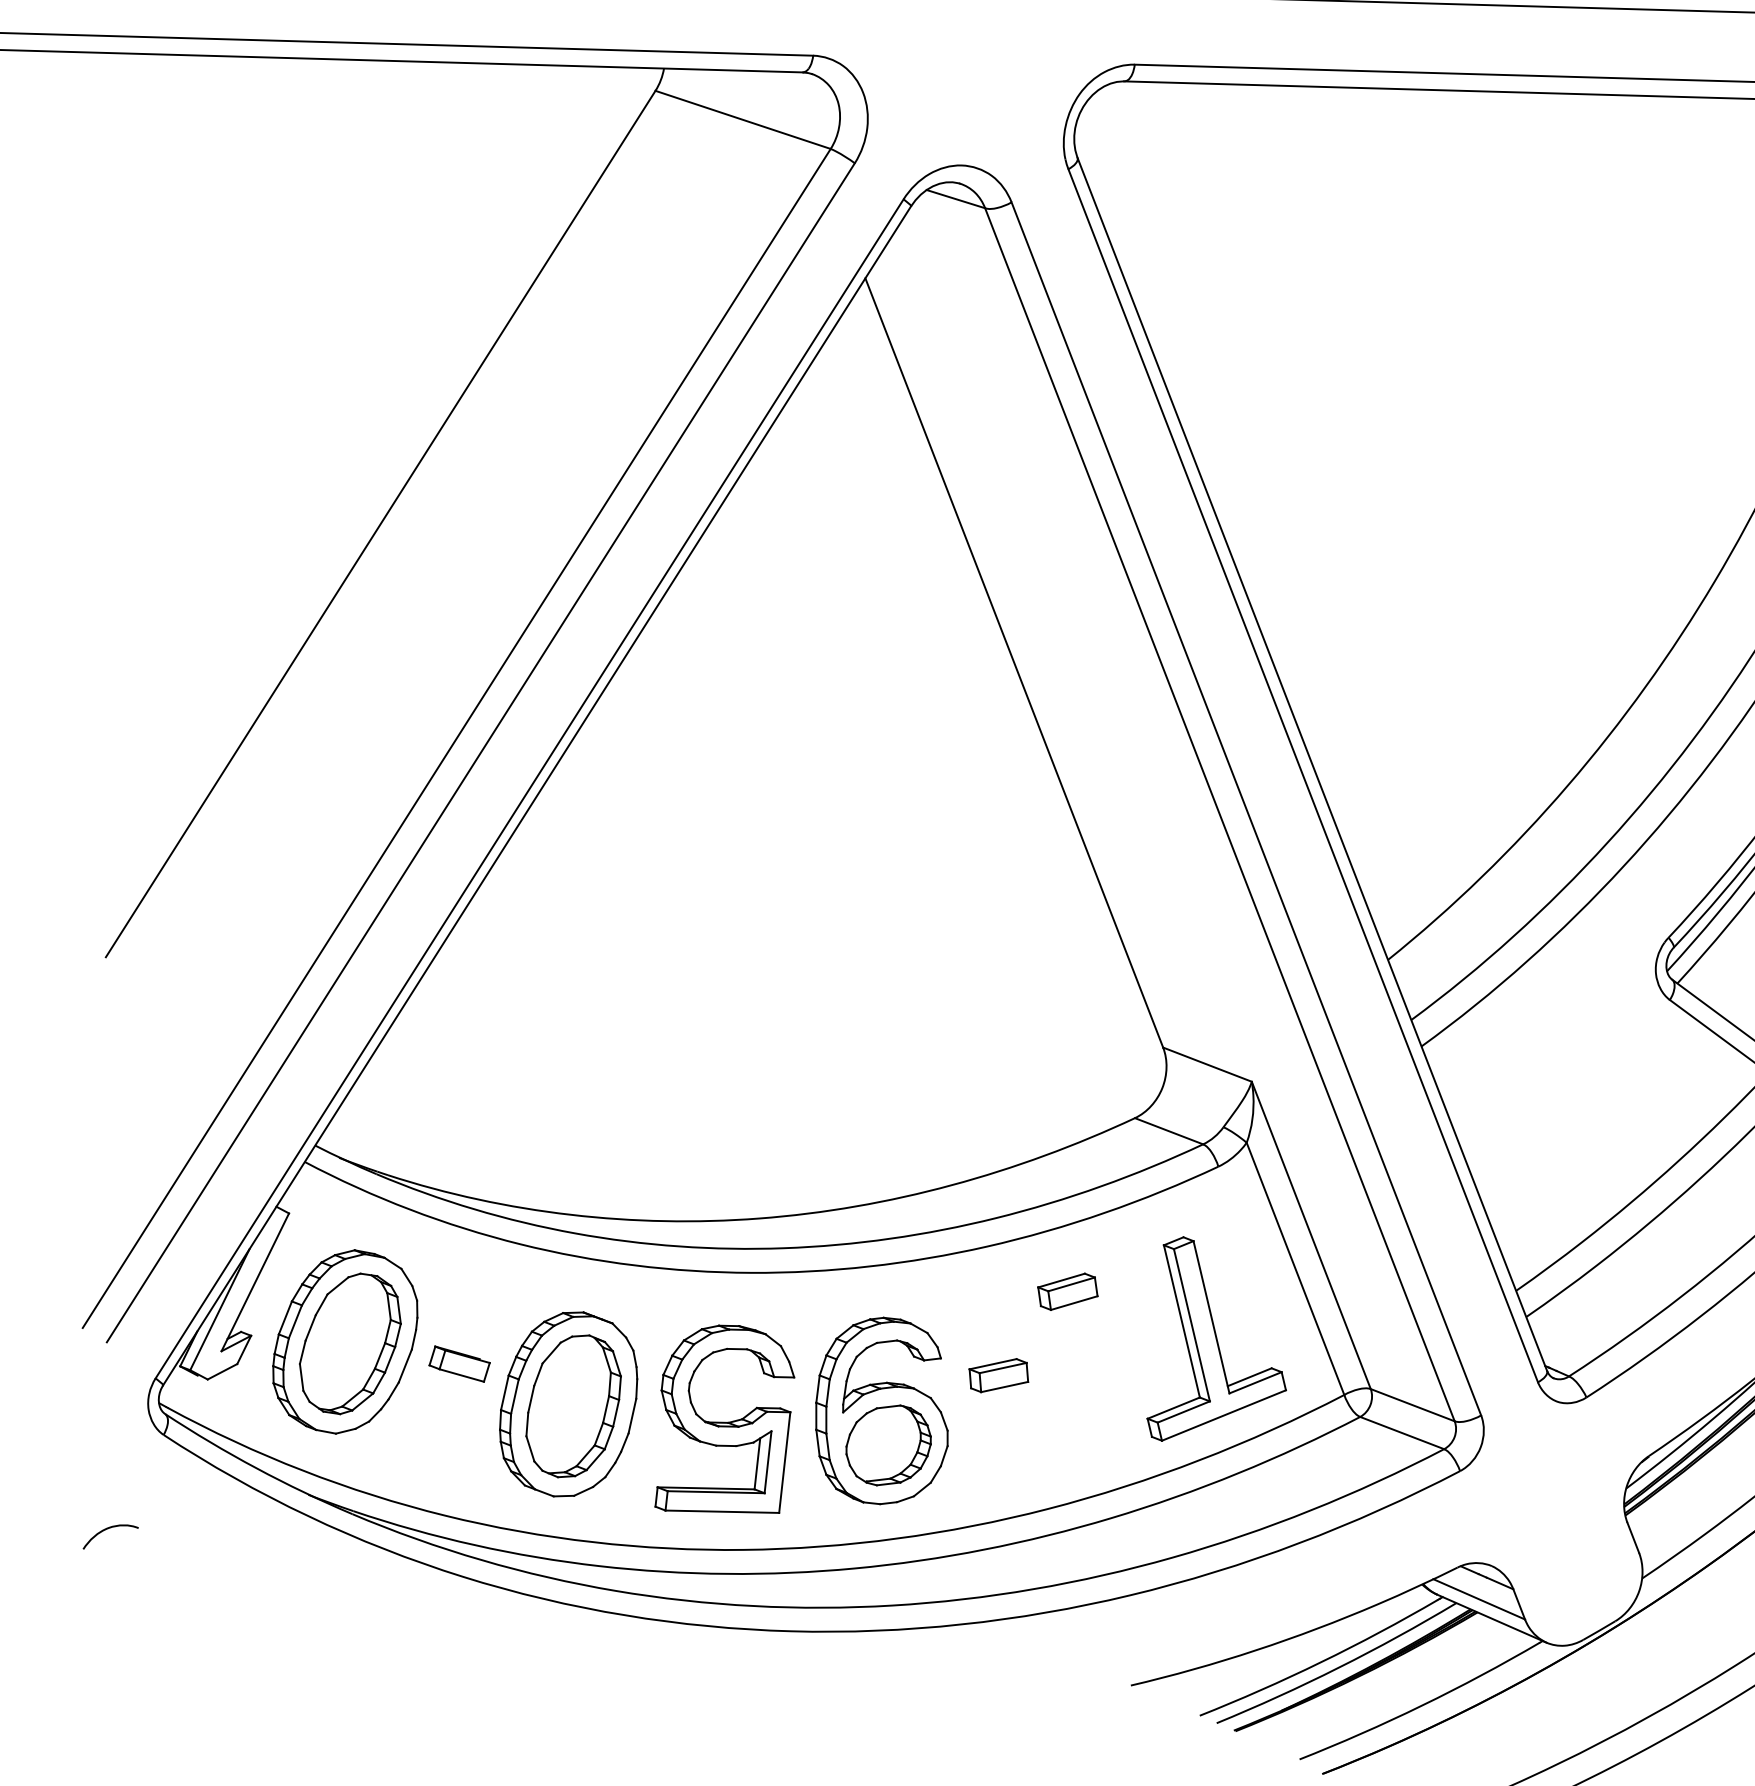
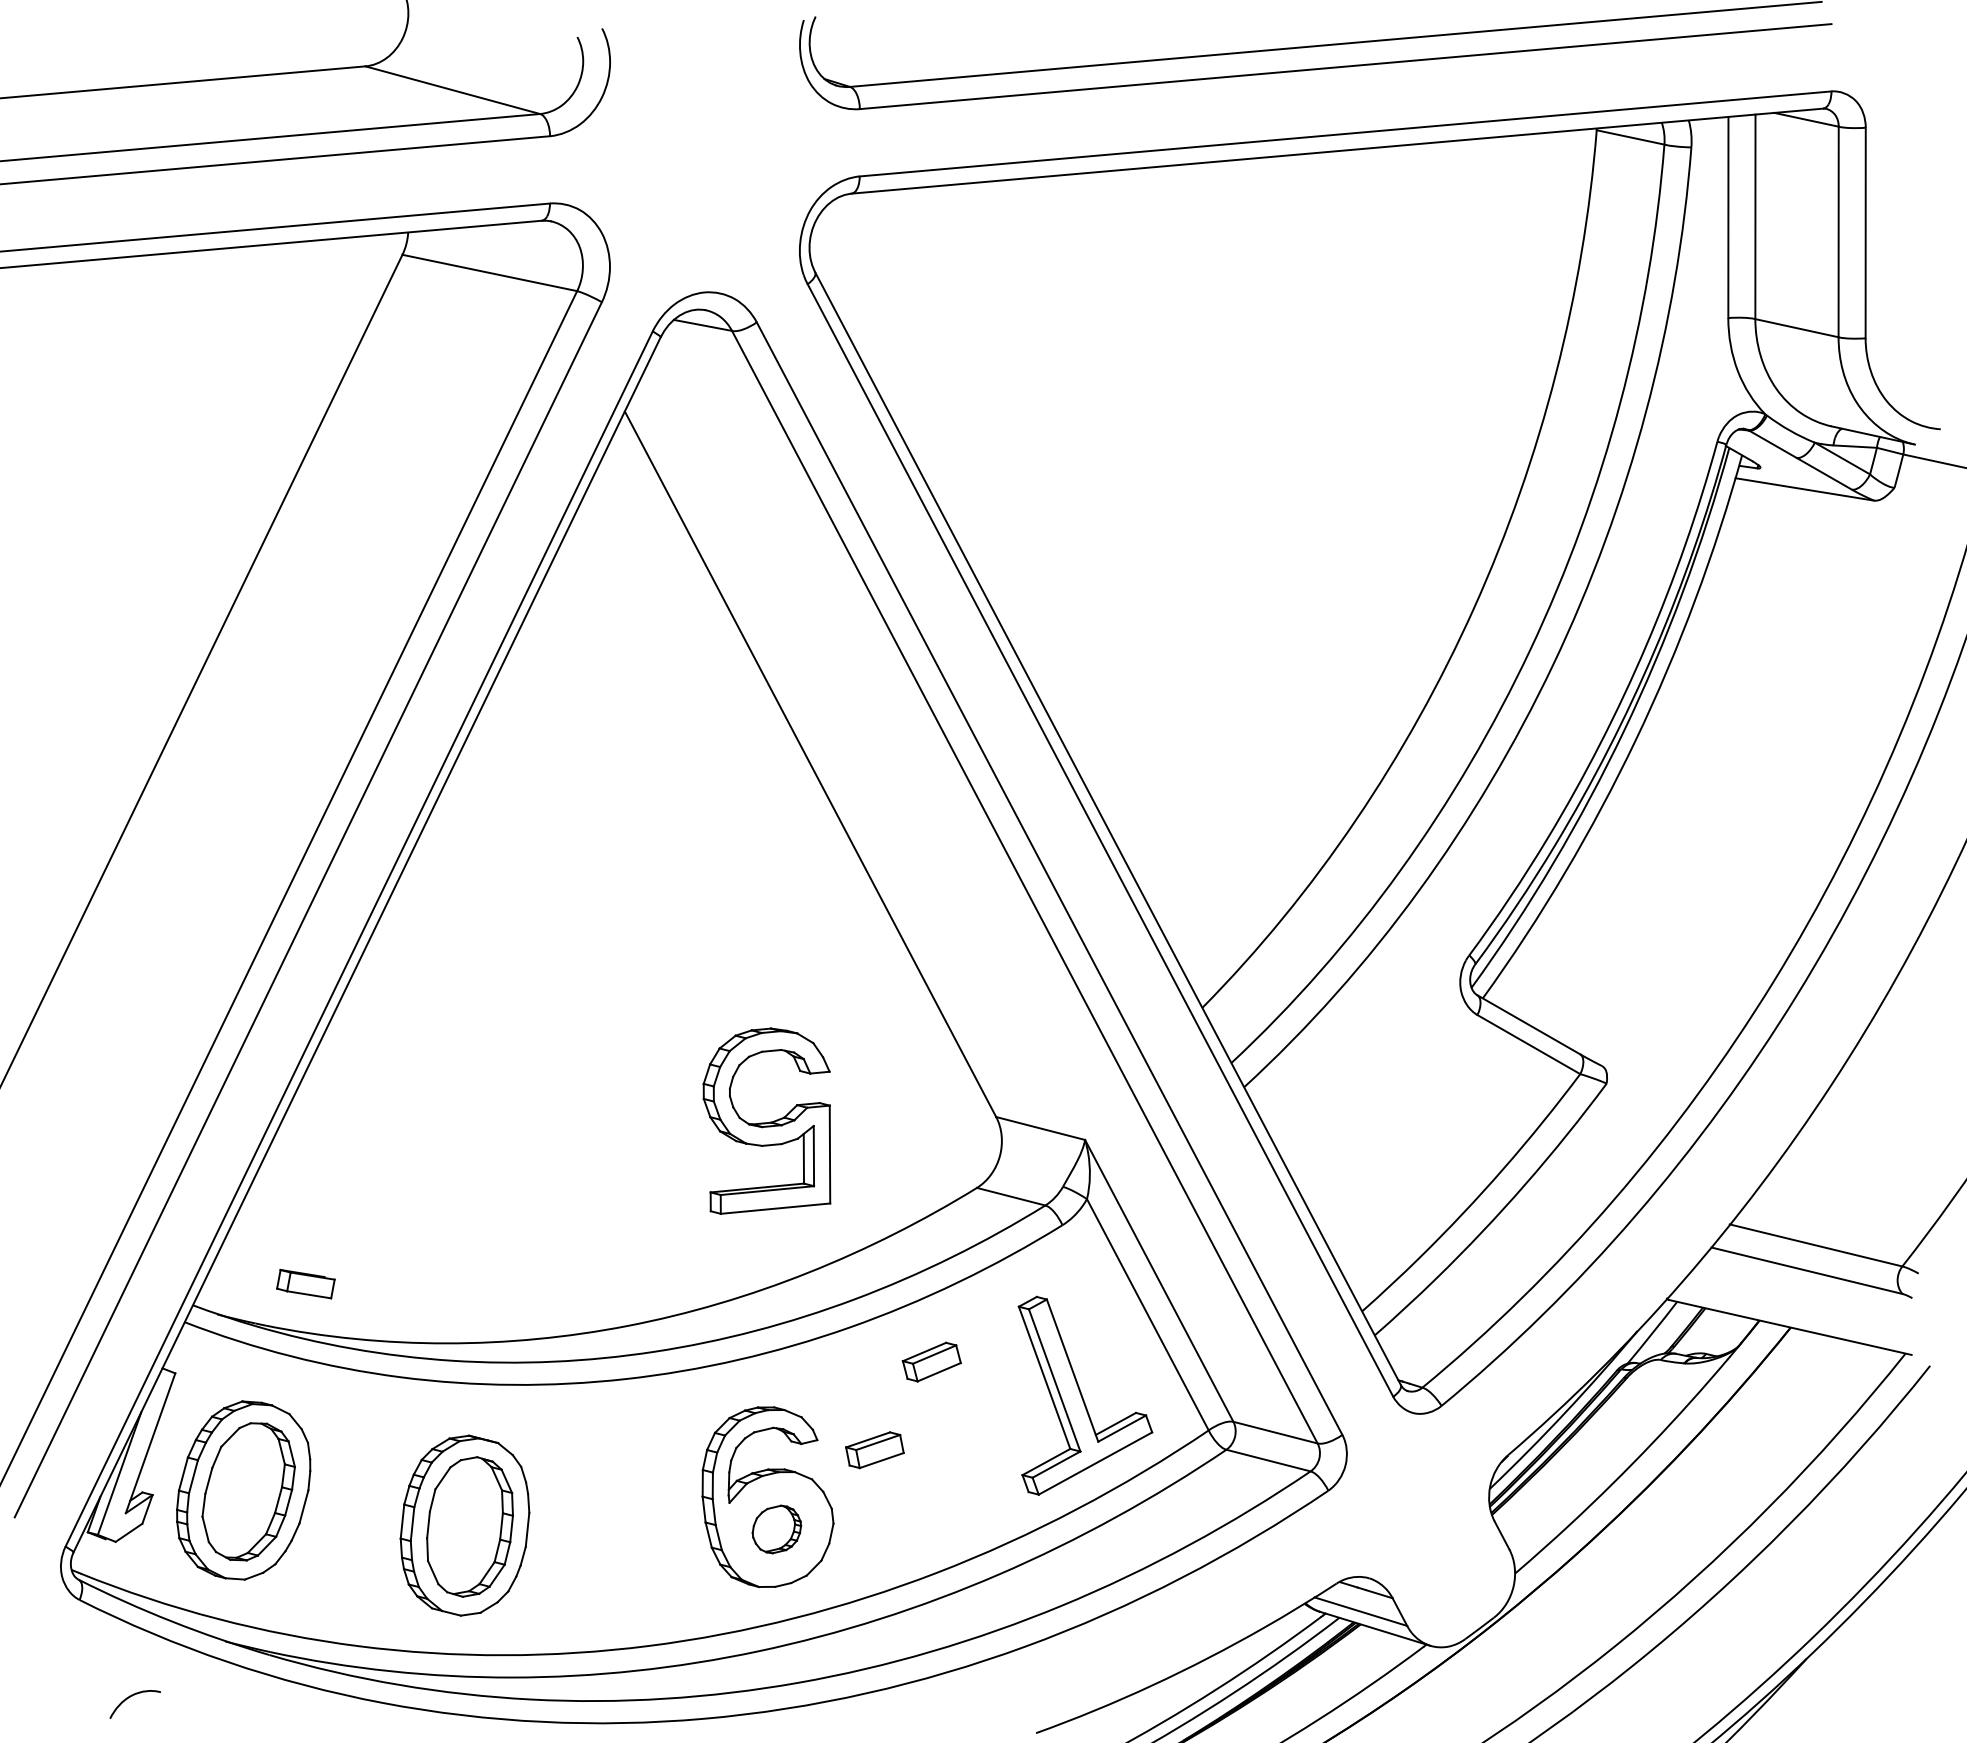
part: (459, 1364) -> (305, 1284), moved
part: (723, 1420) -> (766, 1120), moved
part: (888, 1445) -> (776, 1529), size x0.6
curve: (105, 1530) -> (129, 1698), moved

